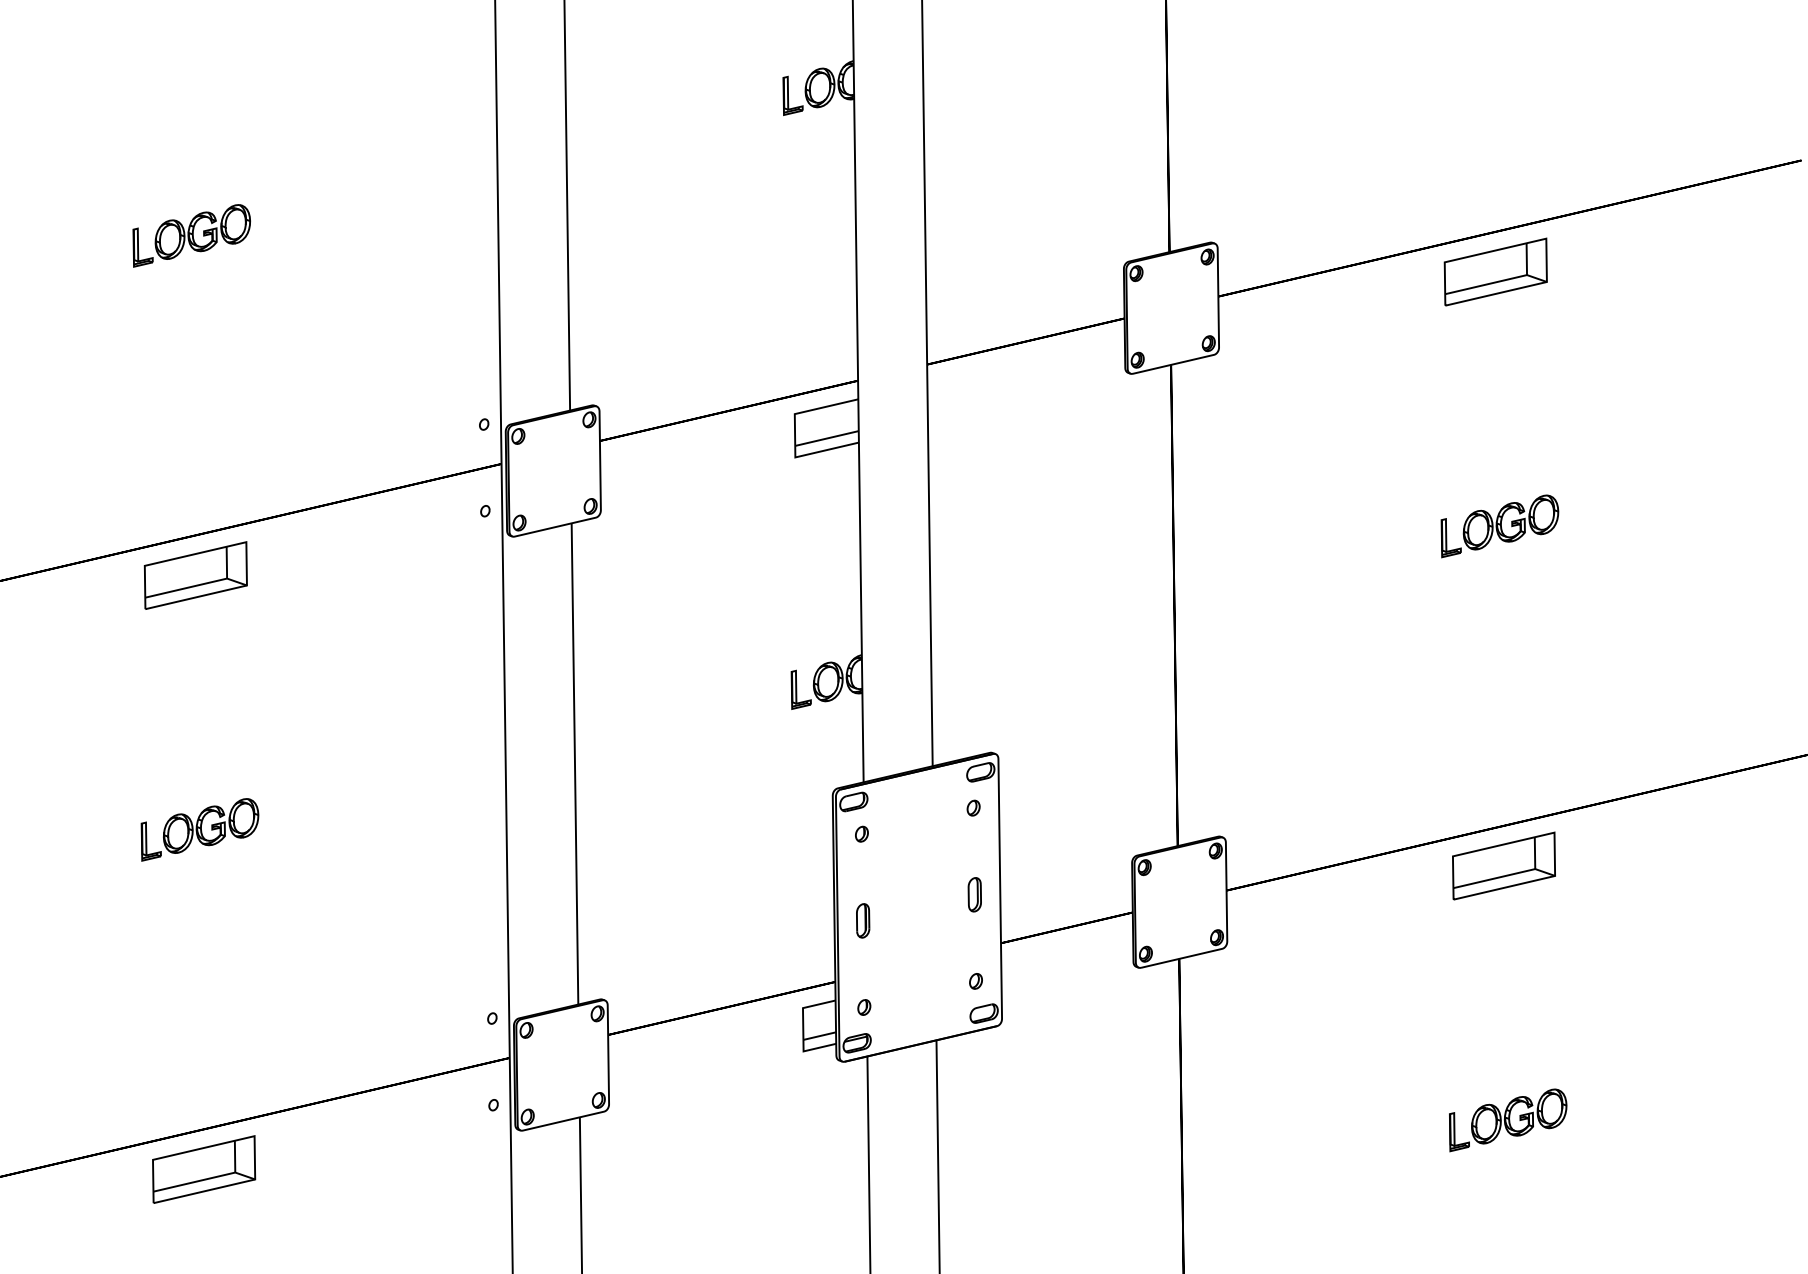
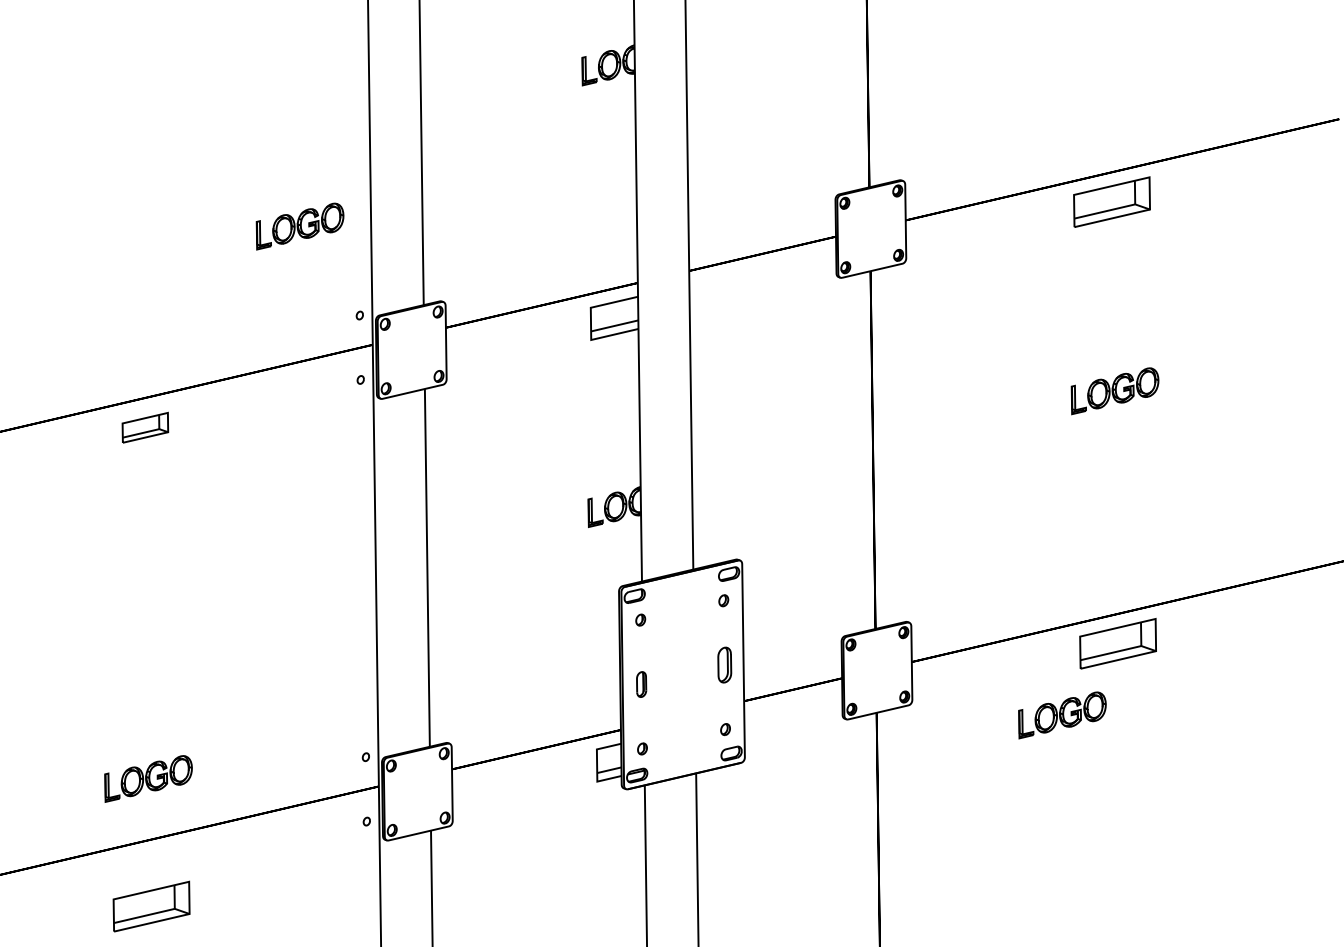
part: (191, 235) -> (299, 226), moved
part: (195, 575) -> (145, 427), size x0.6
part: (199, 829) -> (148, 778), moved
part: (974, 894) -> (724, 664), size x1.4
part: (1508, 1120) -> (1062, 715), moved
part: (204, 1169) -> (151, 906), moved

